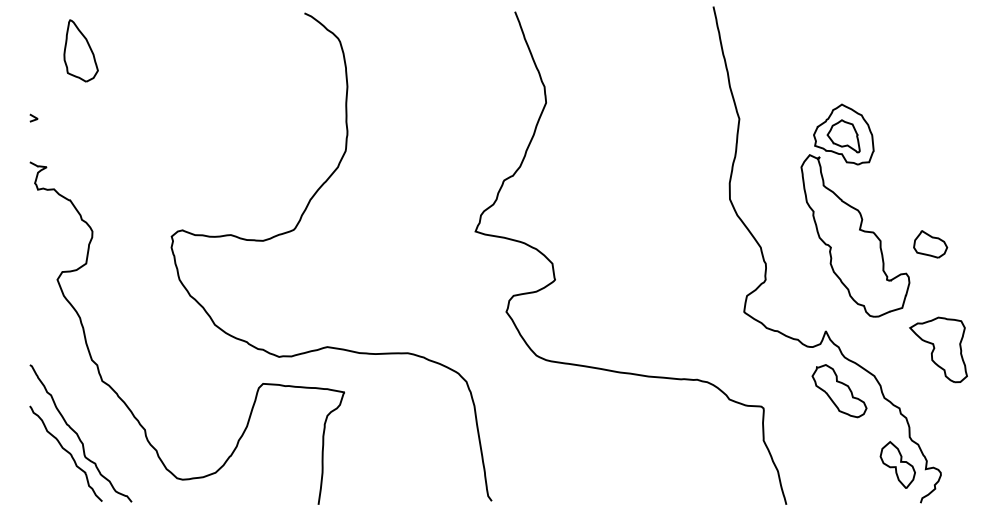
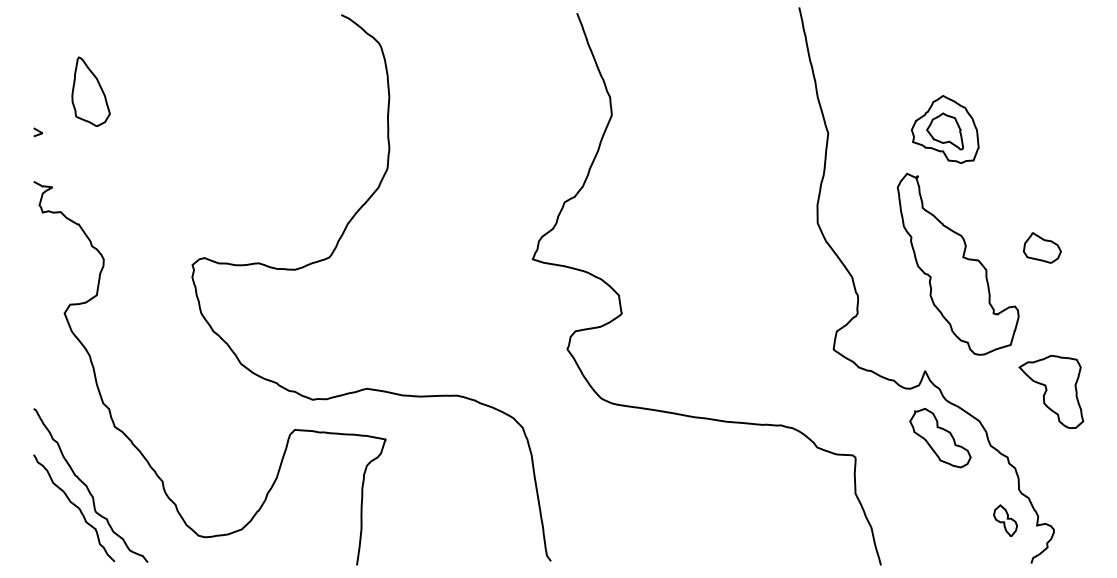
part: (80, 50) -> (90, 91), moved
part: (843, 134) -> (944, 129), moved
part: (930, 244) -> (1042, 248), moved
part: (897, 464) -> (1005, 520), size x0.6

